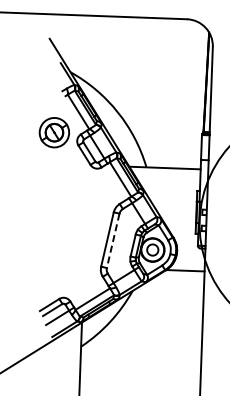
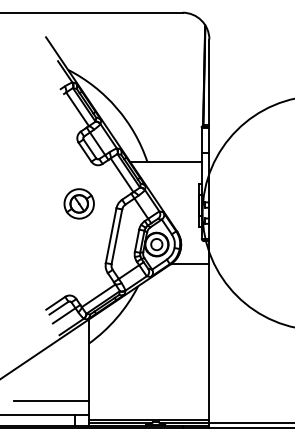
part: (53, 132) -> (78, 203), moved
line: (112, 240) -> (116, 236), dashed -> solid

